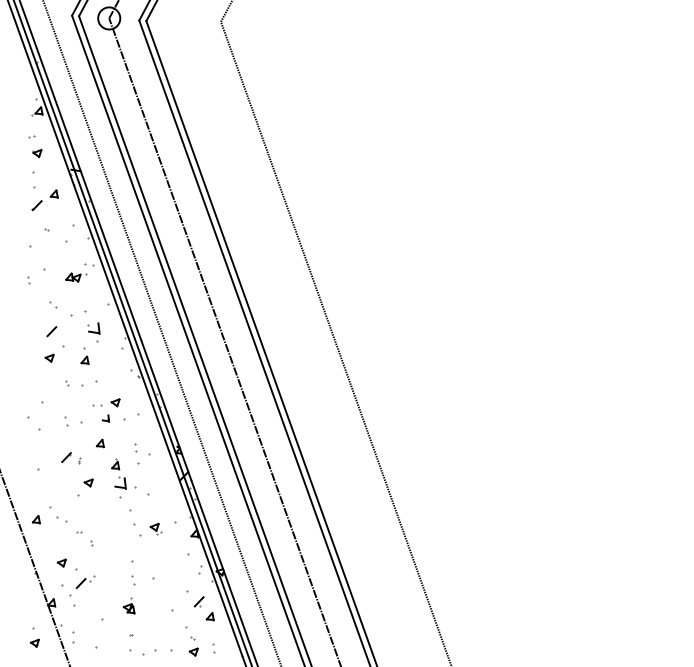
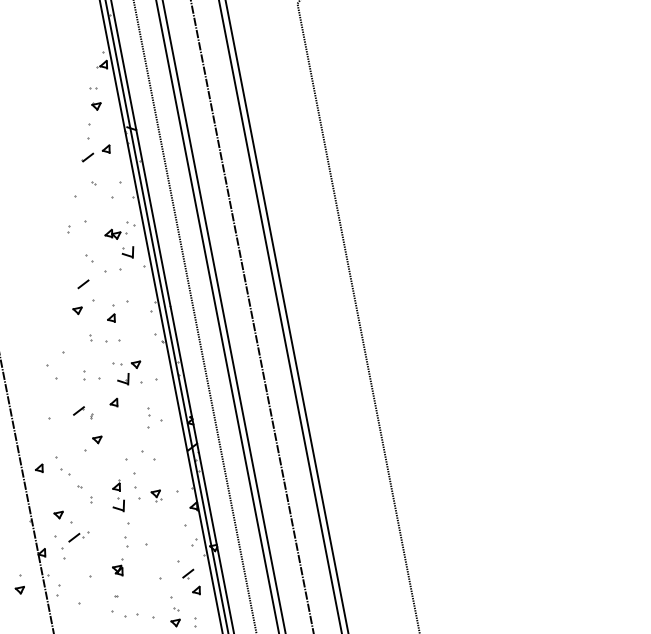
part: (93, 328) -> (127, 251), moved
part: (105, 418) -> (123, 378), size x1.67
part: (118, 473) -> (118, 494), moved

